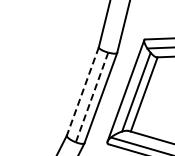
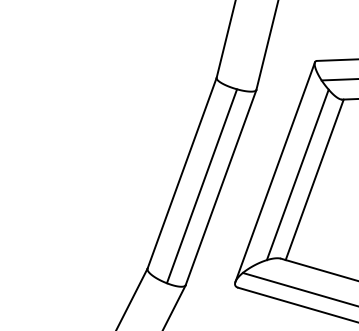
line: (82, 91) -> (181, 173), dashed -> solid
line: (92, 97) -> (202, 186), dashed -> solid

